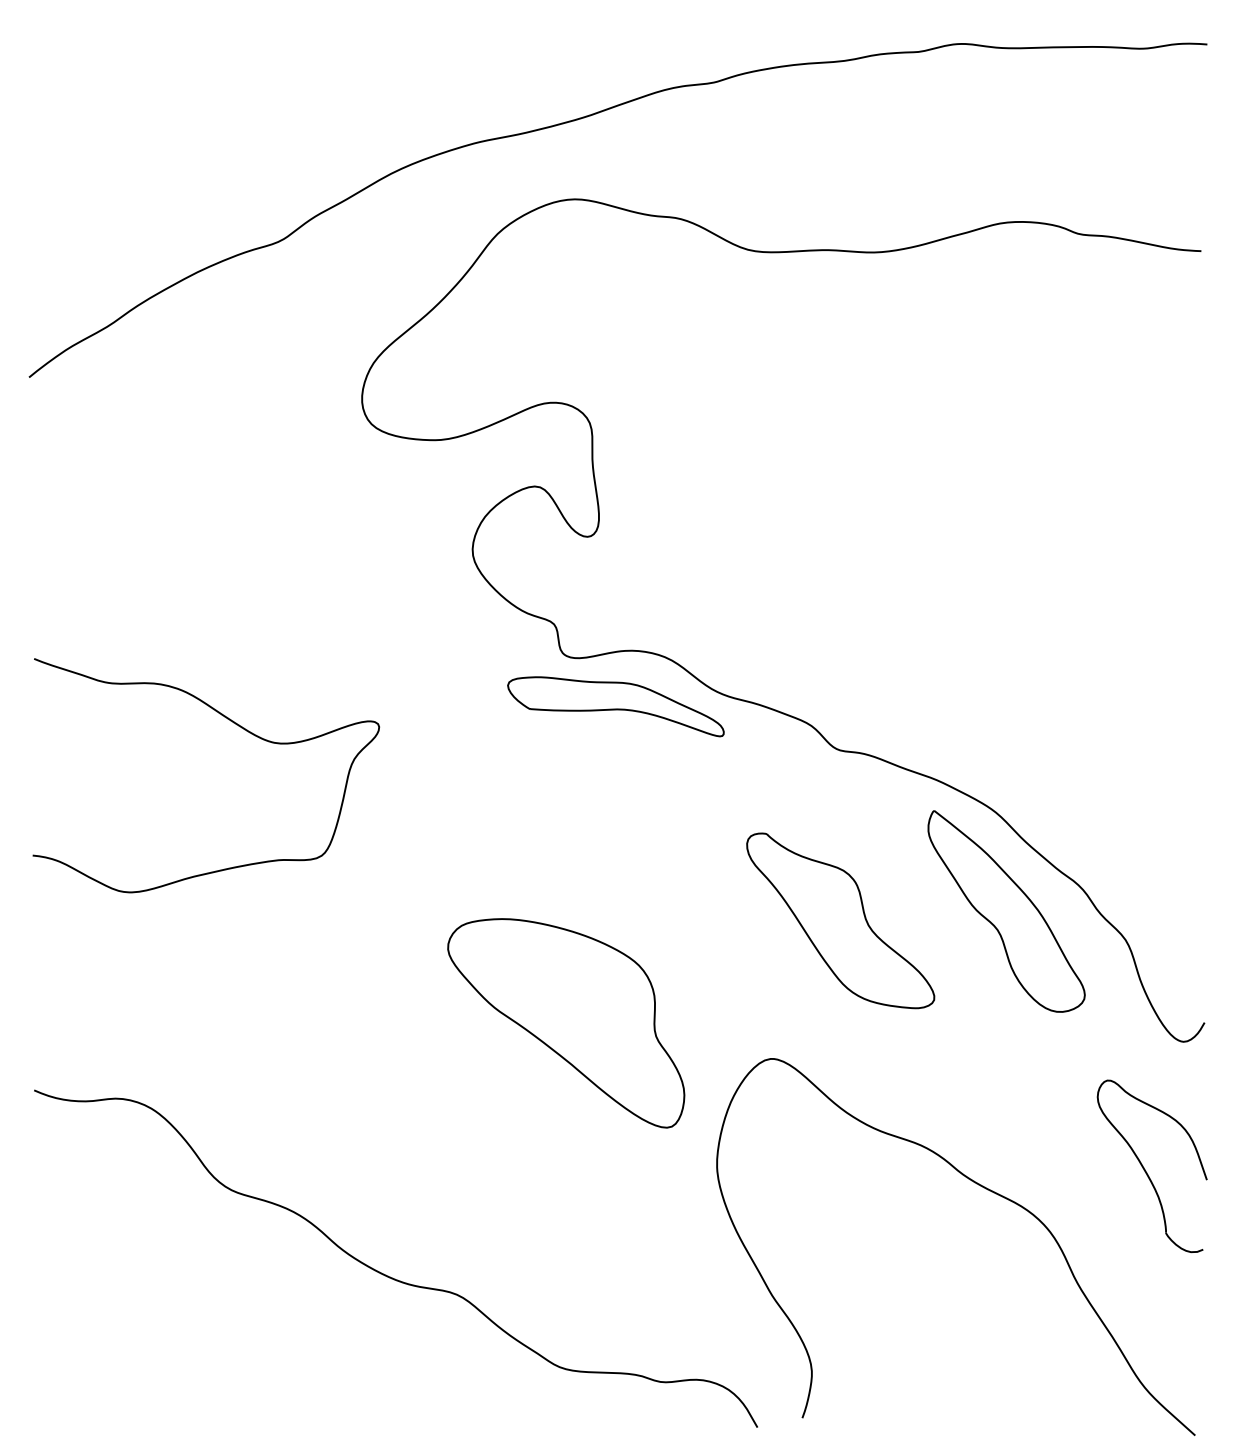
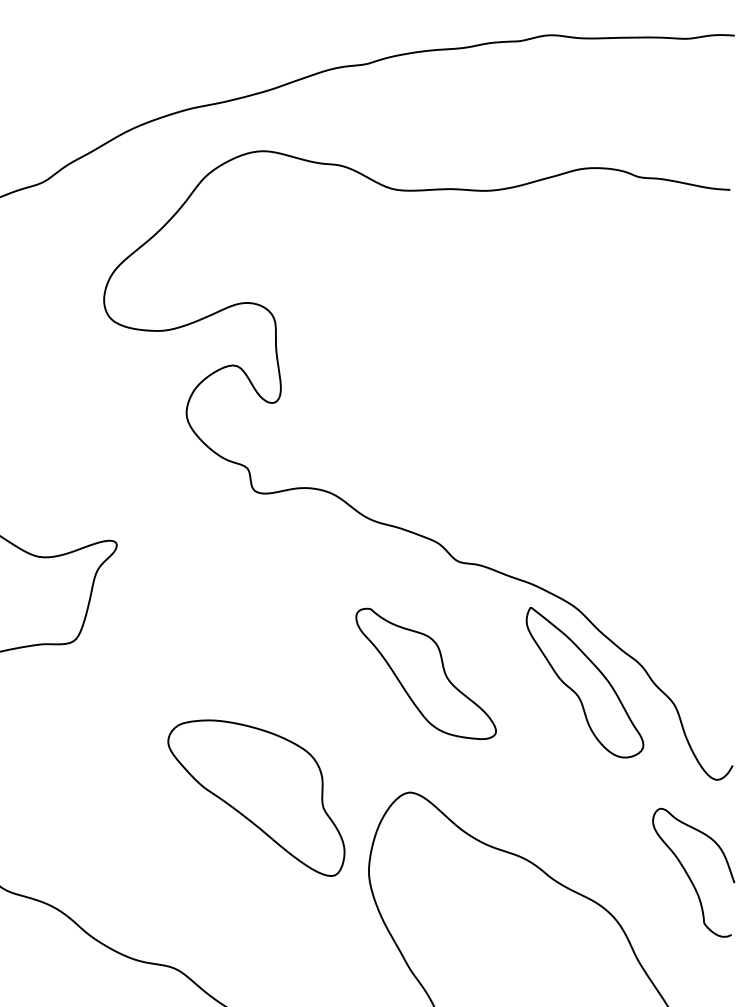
part: (615, 706) -> (293, 529), removed
part: (840, 920) -> (426, 673), moved
part: (566, 1023) -> (256, 798), moved

